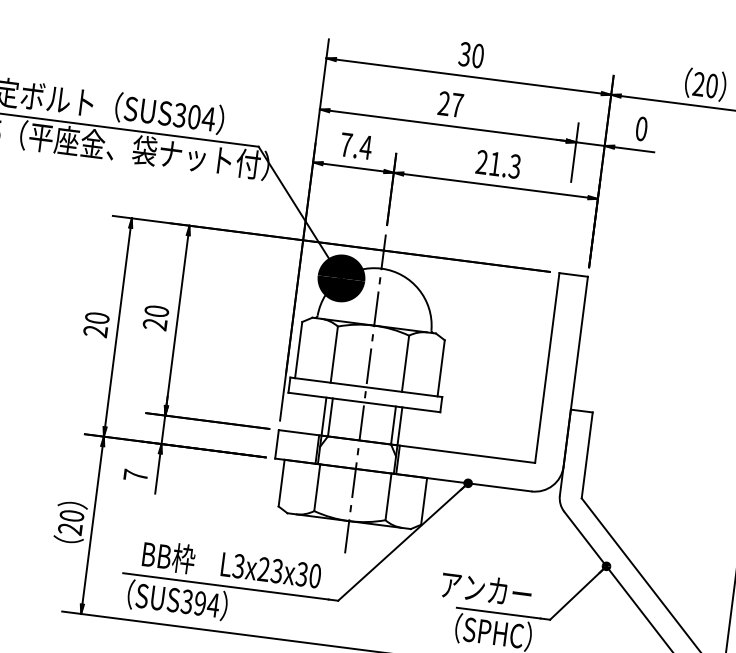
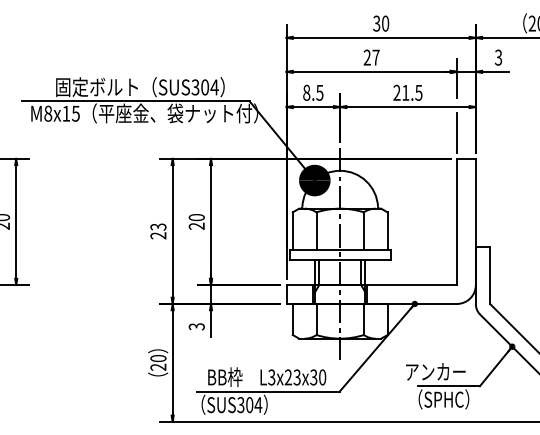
text: (641, 128) -> (498, 57), 0 -> 3
text: (356, 145) -> (313, 92), 7.4 -> 8.5
text: (514, 165) -> (418, 92), 21.3 -> 21.5
line: (563, 233) -> (456, 132), added
text: (97, 317) -> (158, 226), 20 -> 23
text: (135, 475) -> (196, 326), 7 -> 3
text: (199, 604) -> (249, 405), SUS394 -> SUS304

